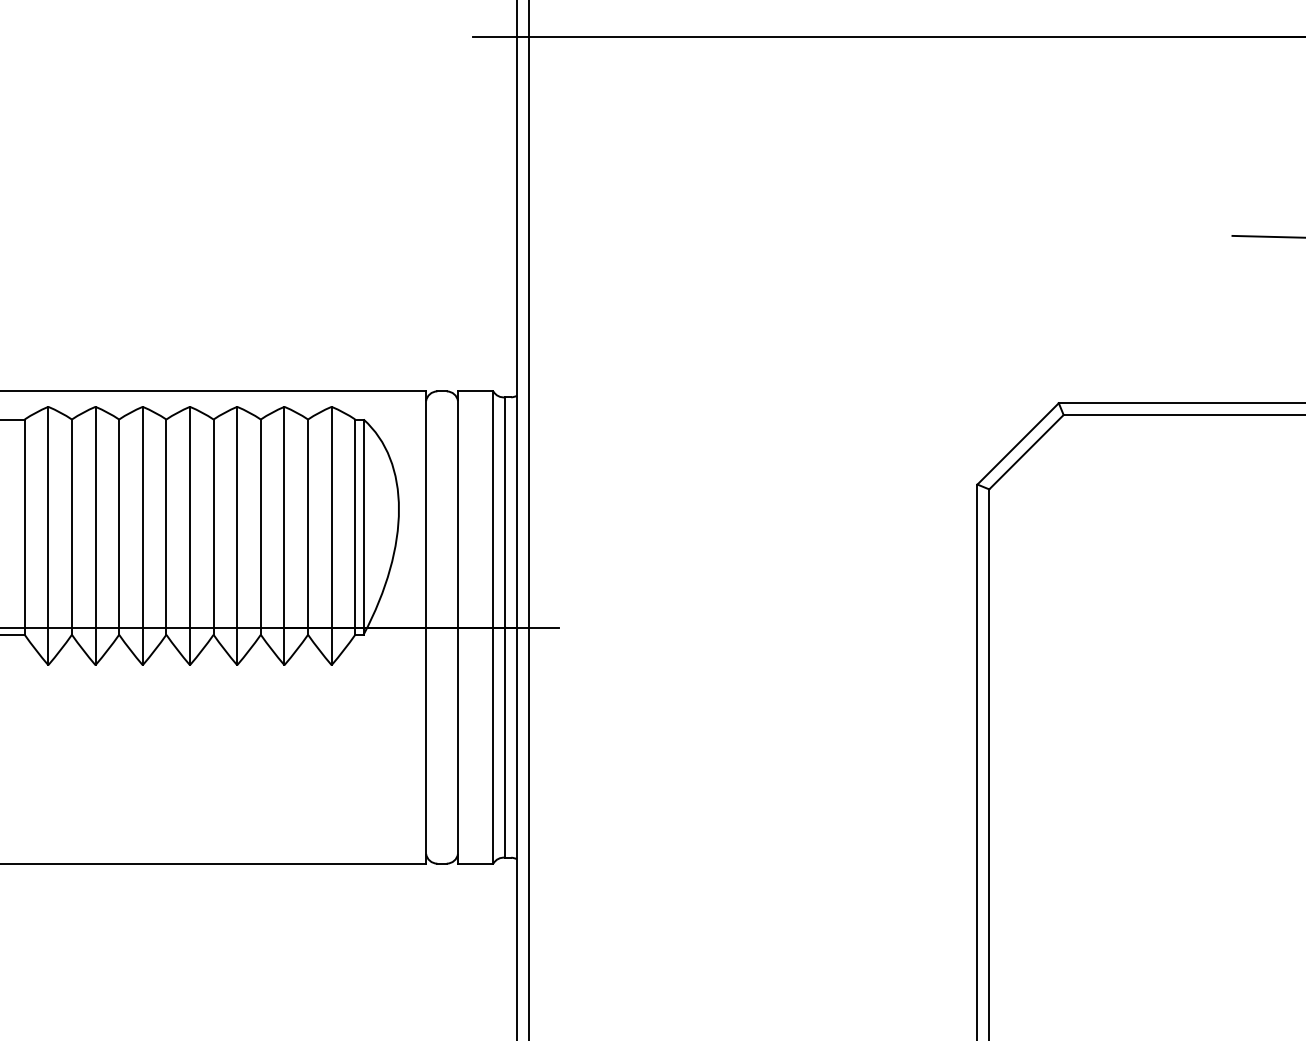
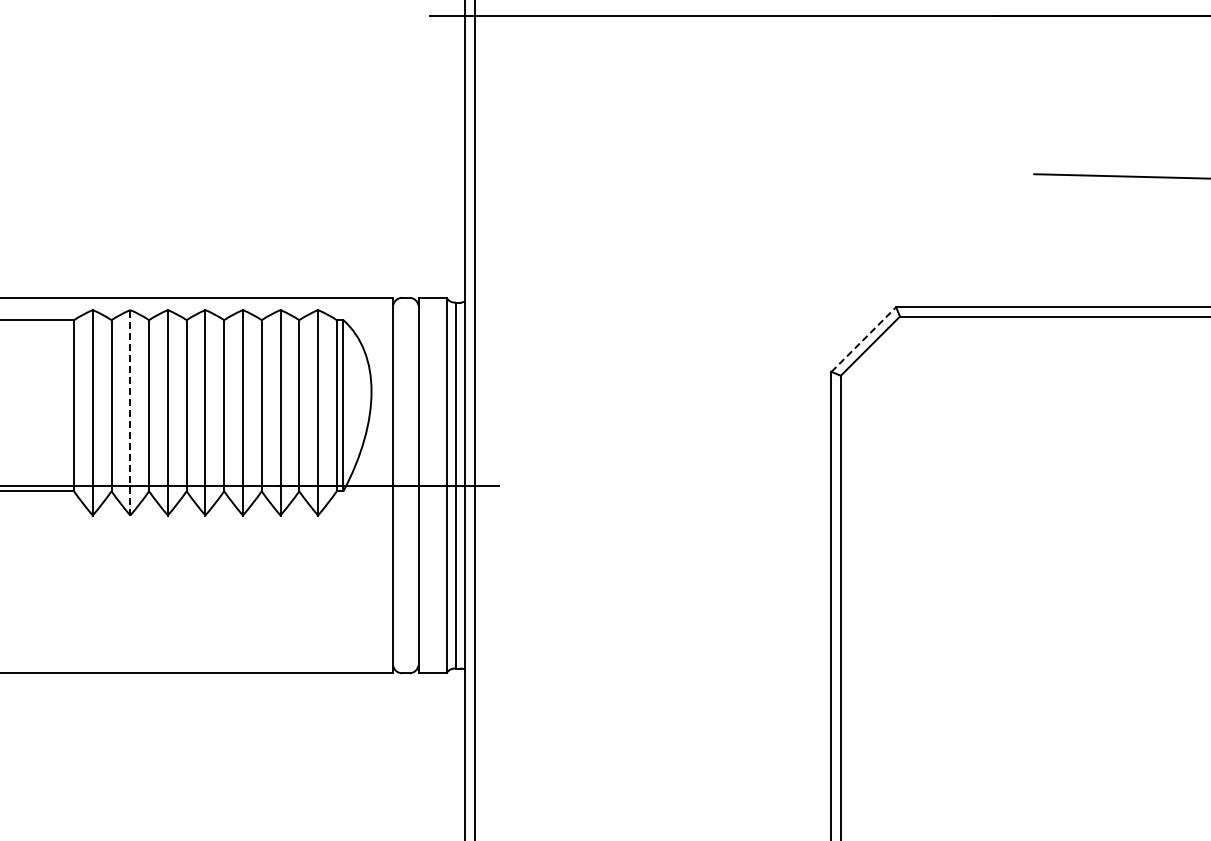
line: (1017, 443) -> (863, 339), solid -> dashed
line: (95, 535) -> (130, 412), solid -> dashed

